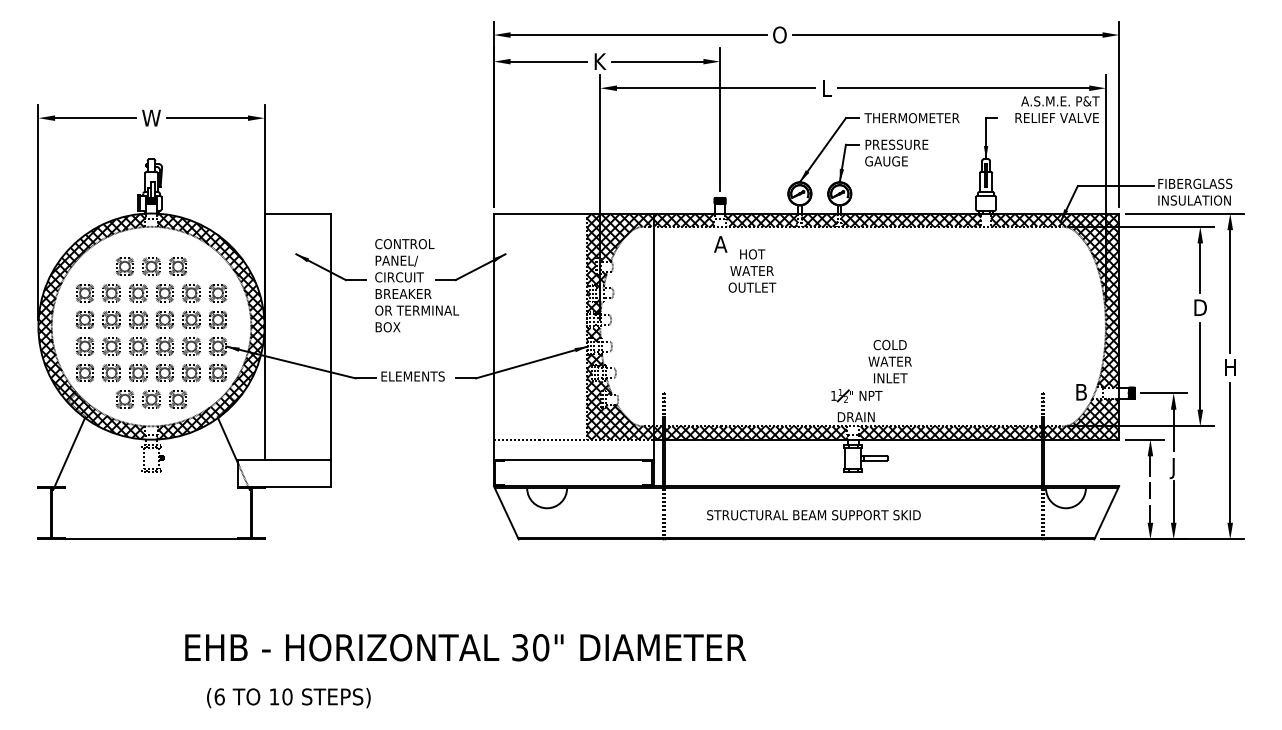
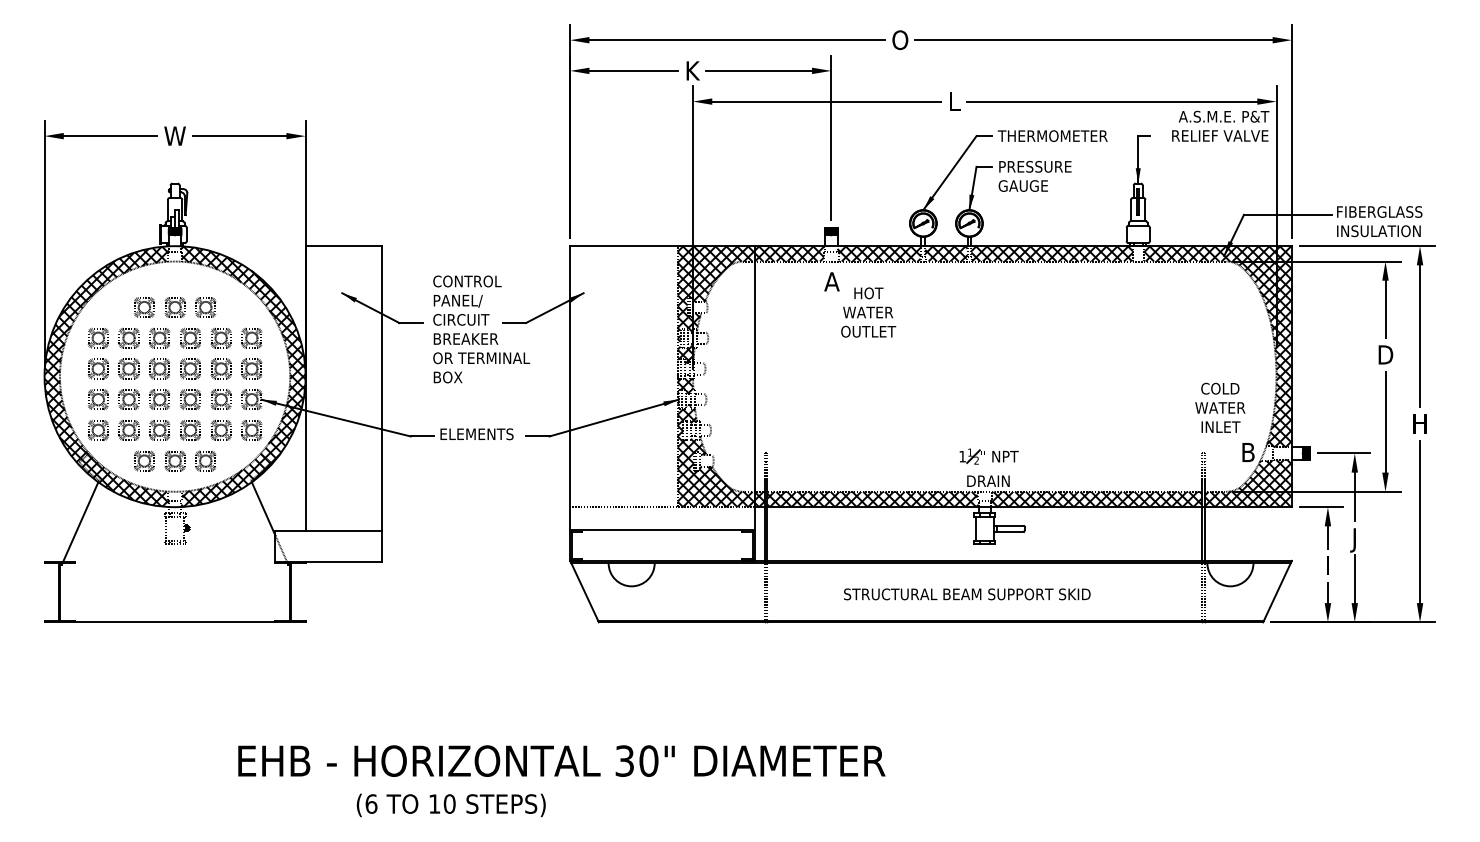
text: (889, 361) -> (1219, 407), moved
text: (813, 515) -> (966, 594), moved
text: (465, 647) -> (561, 760), moved
text: (288, 698) -> (450, 805), moved

